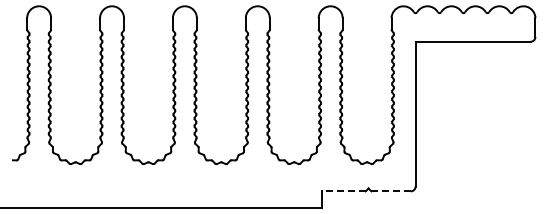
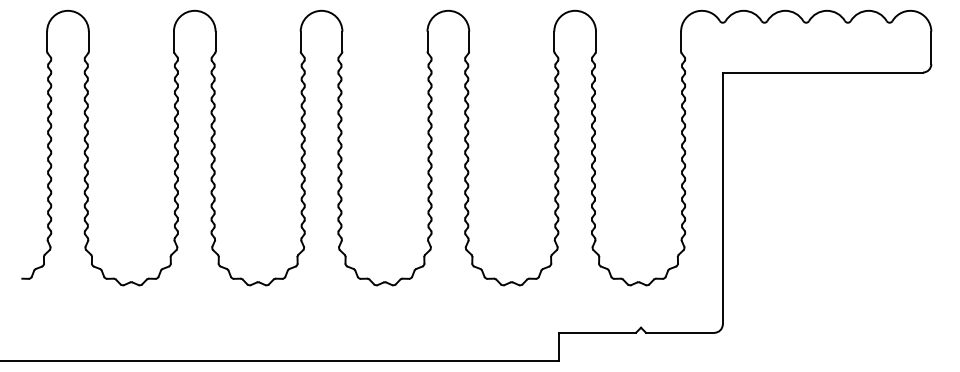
line: (343, 191) -> (597, 332), dashed -> solid
line: (391, 191) -> (680, 332), dashed -> solid

